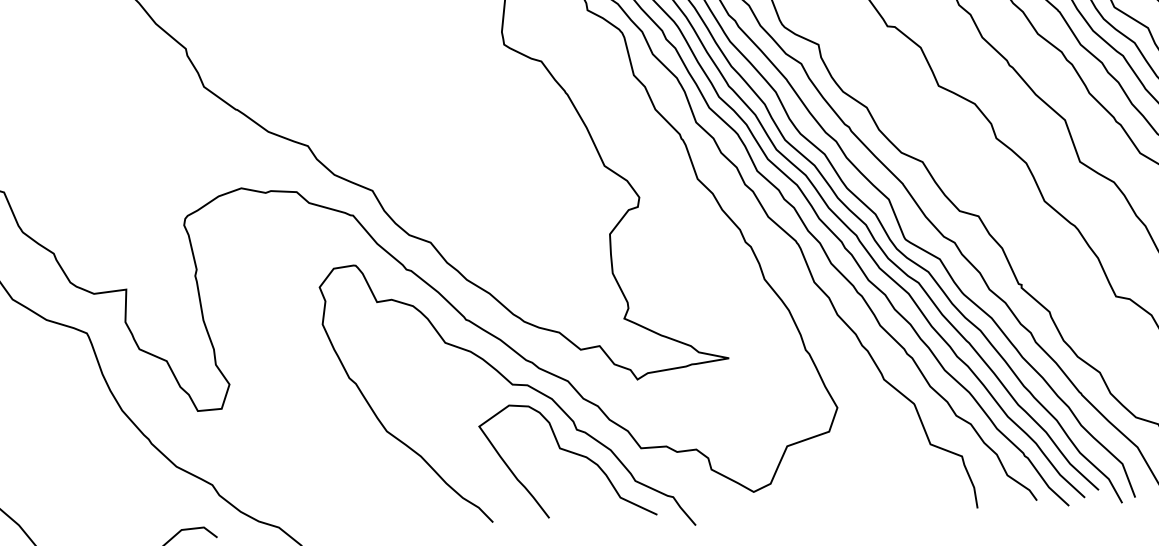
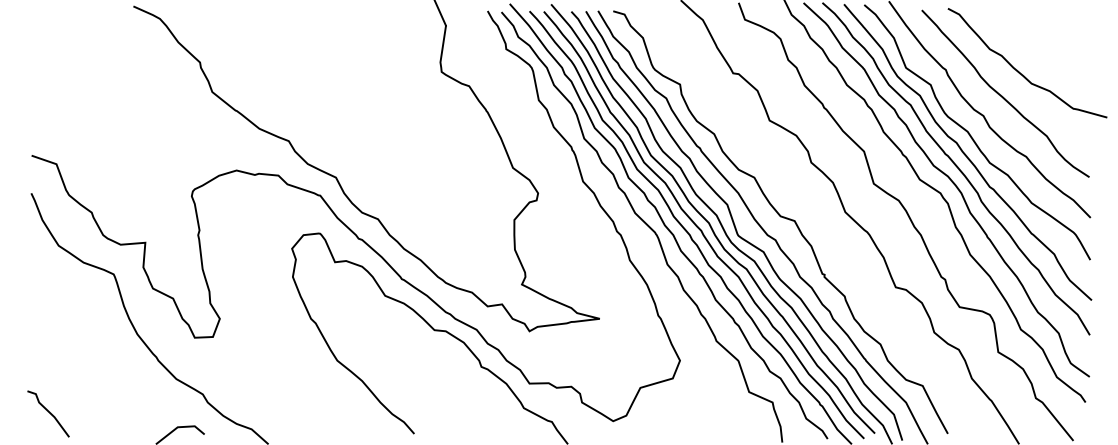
curve: (570, 453) -> (475, 384), removed

